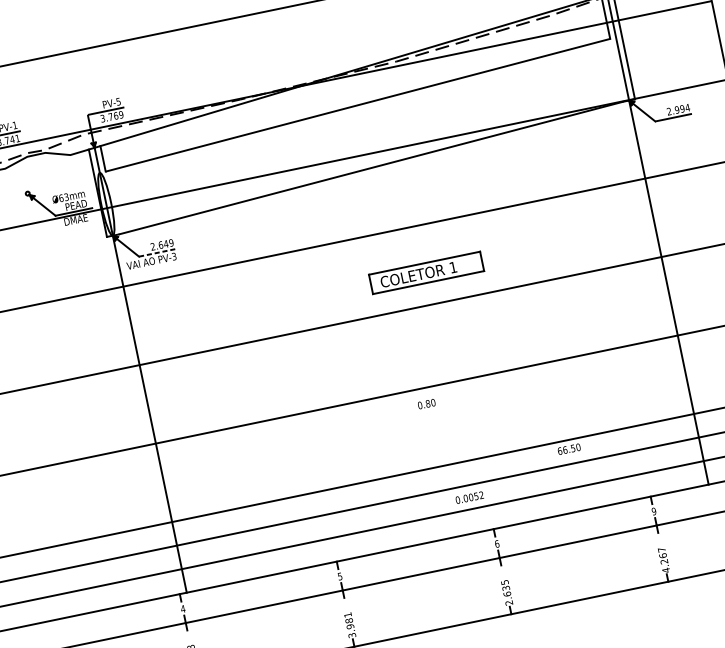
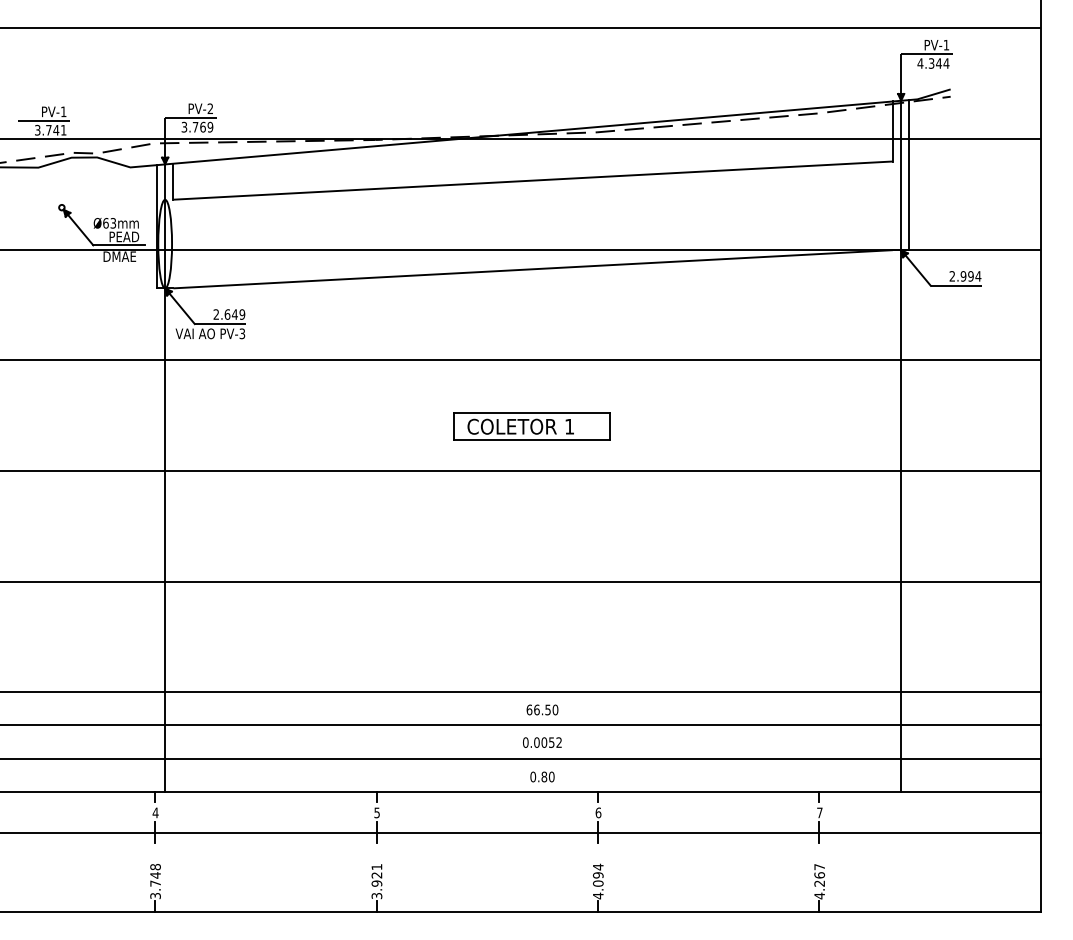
text: (118, 101) -> (210, 108), PV-5 -> PV-2
line: (157, 253) -> (220, 324), dashed -> solid
part: (426, 272) -> (531, 426), moved
text: (426, 403) -> (542, 776), moved
text: (569, 448) -> (542, 709), moved
text: (469, 497) -> (542, 742), moved
text: (653, 511) -> (819, 812), 9 -> 7
text: (506, 592) -> (597, 881), 2.635 -> 4.094
text: (348, 620) -> (376, 875), 3.981 -> 3.921

